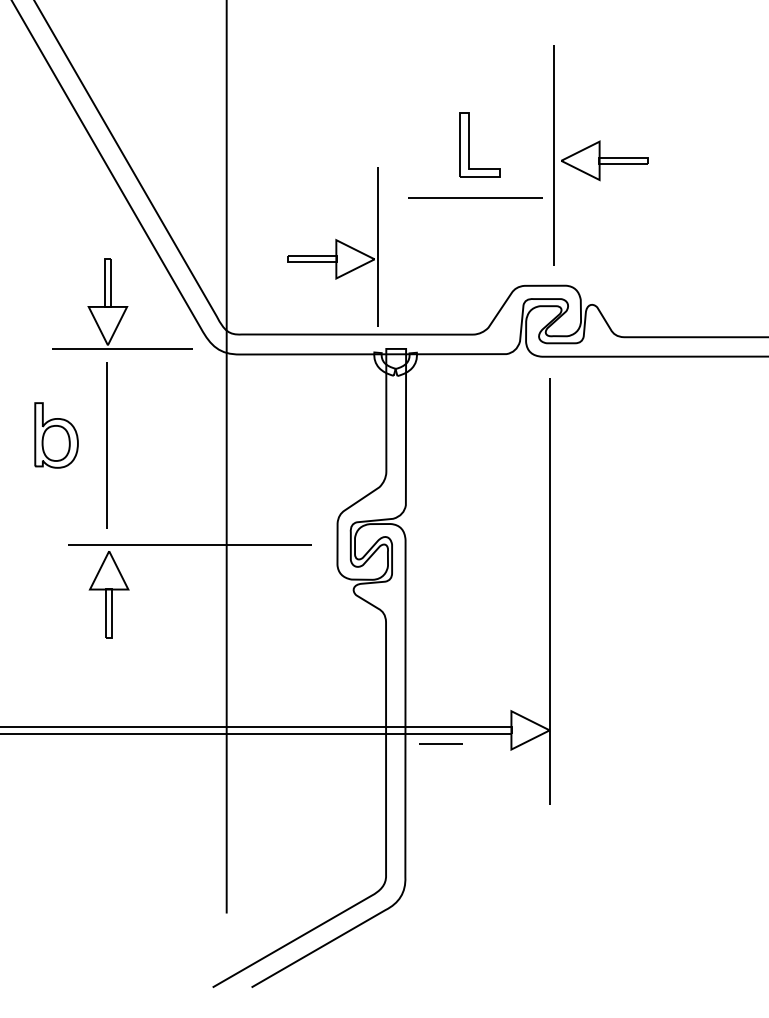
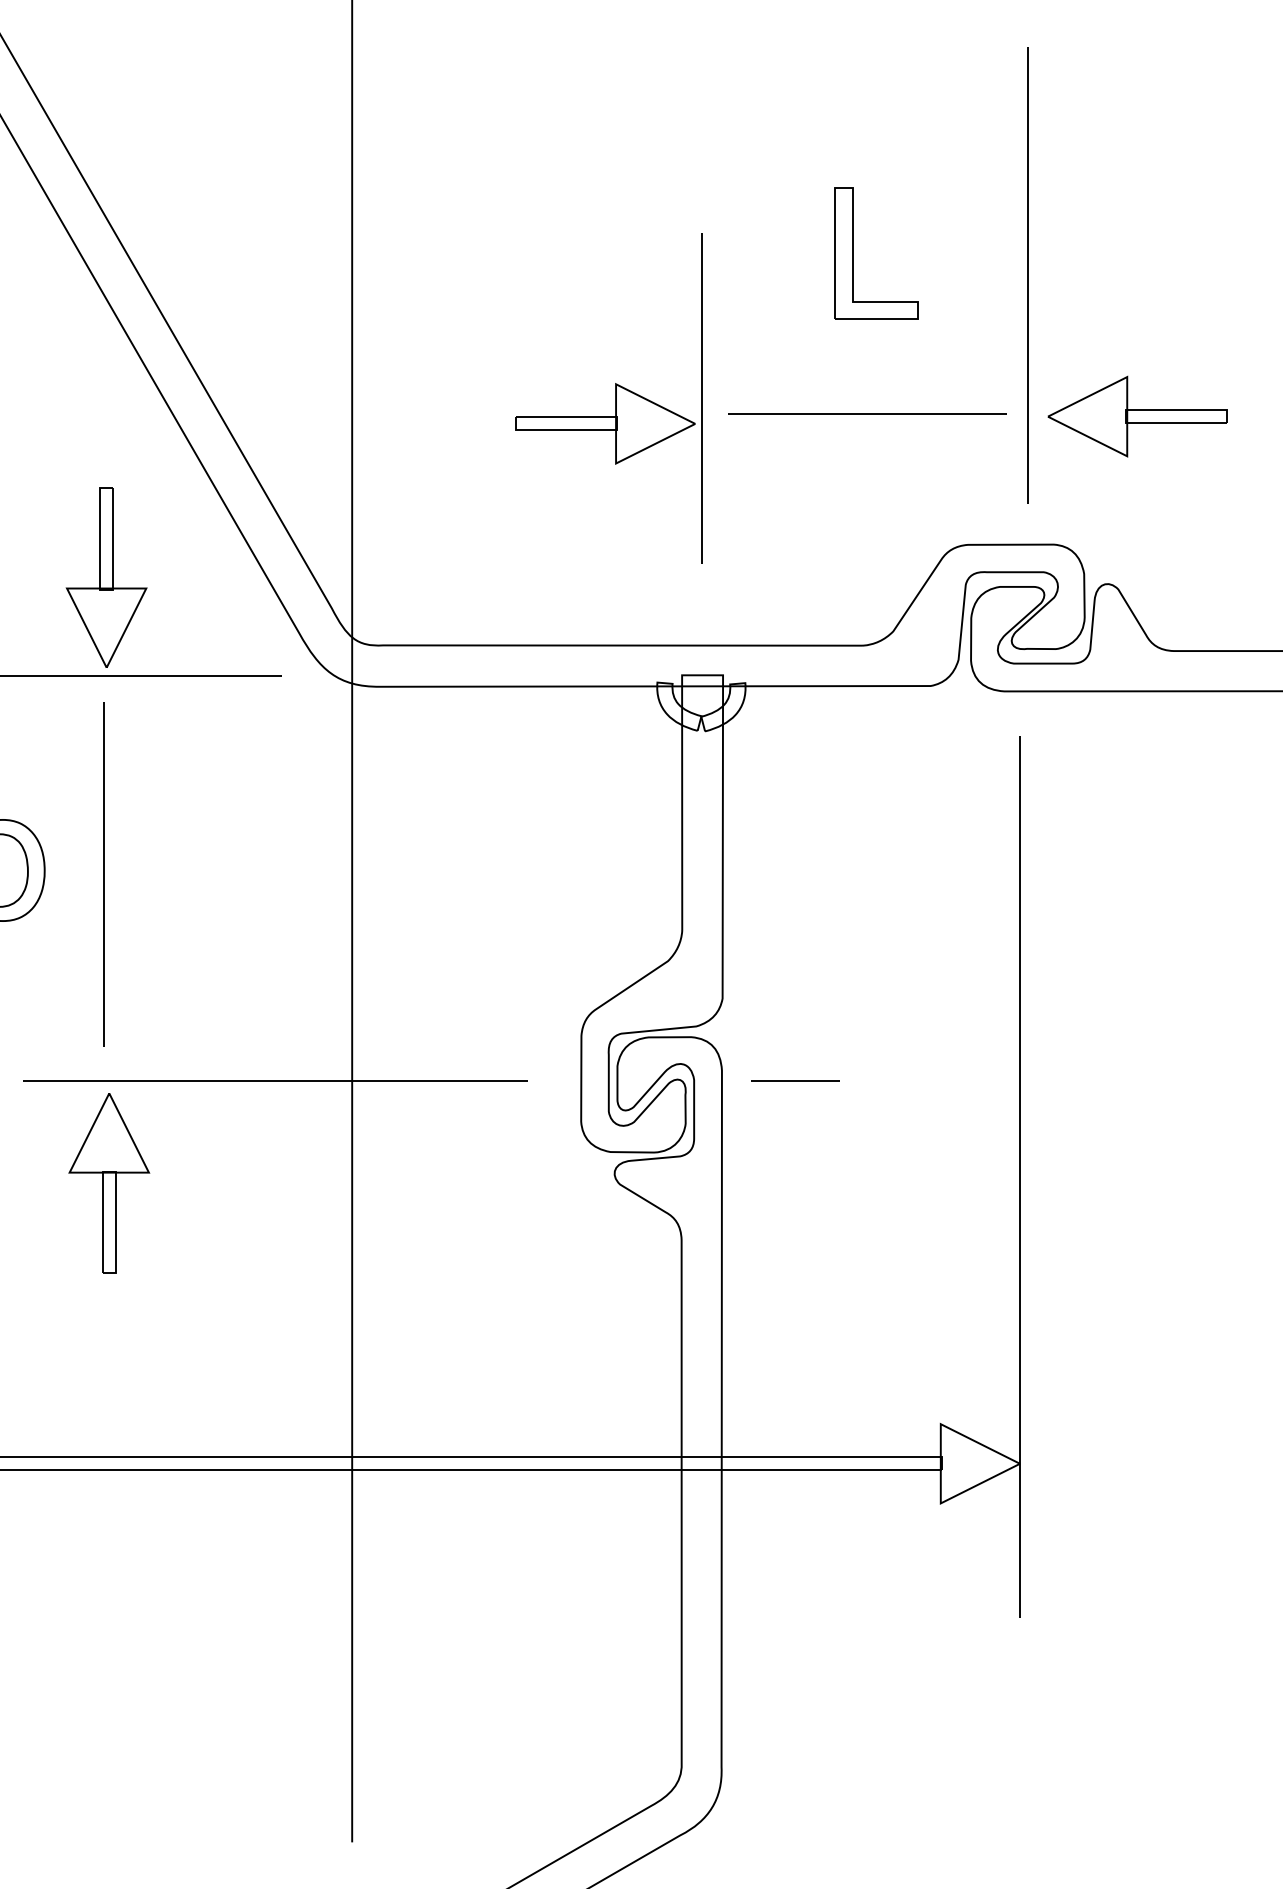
part: (604, 160) -> (1137, 415), moved
line: (475, 197) -> (866, 413), moved
part: (332, 246) -> (608, 397), moved
line: (440, 743) -> (794, 1079), moved

